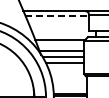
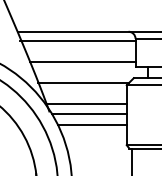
line: (57, 16) -> (78, 41), dashed -> solid
line: (59, 27) -> (82, 61), added

